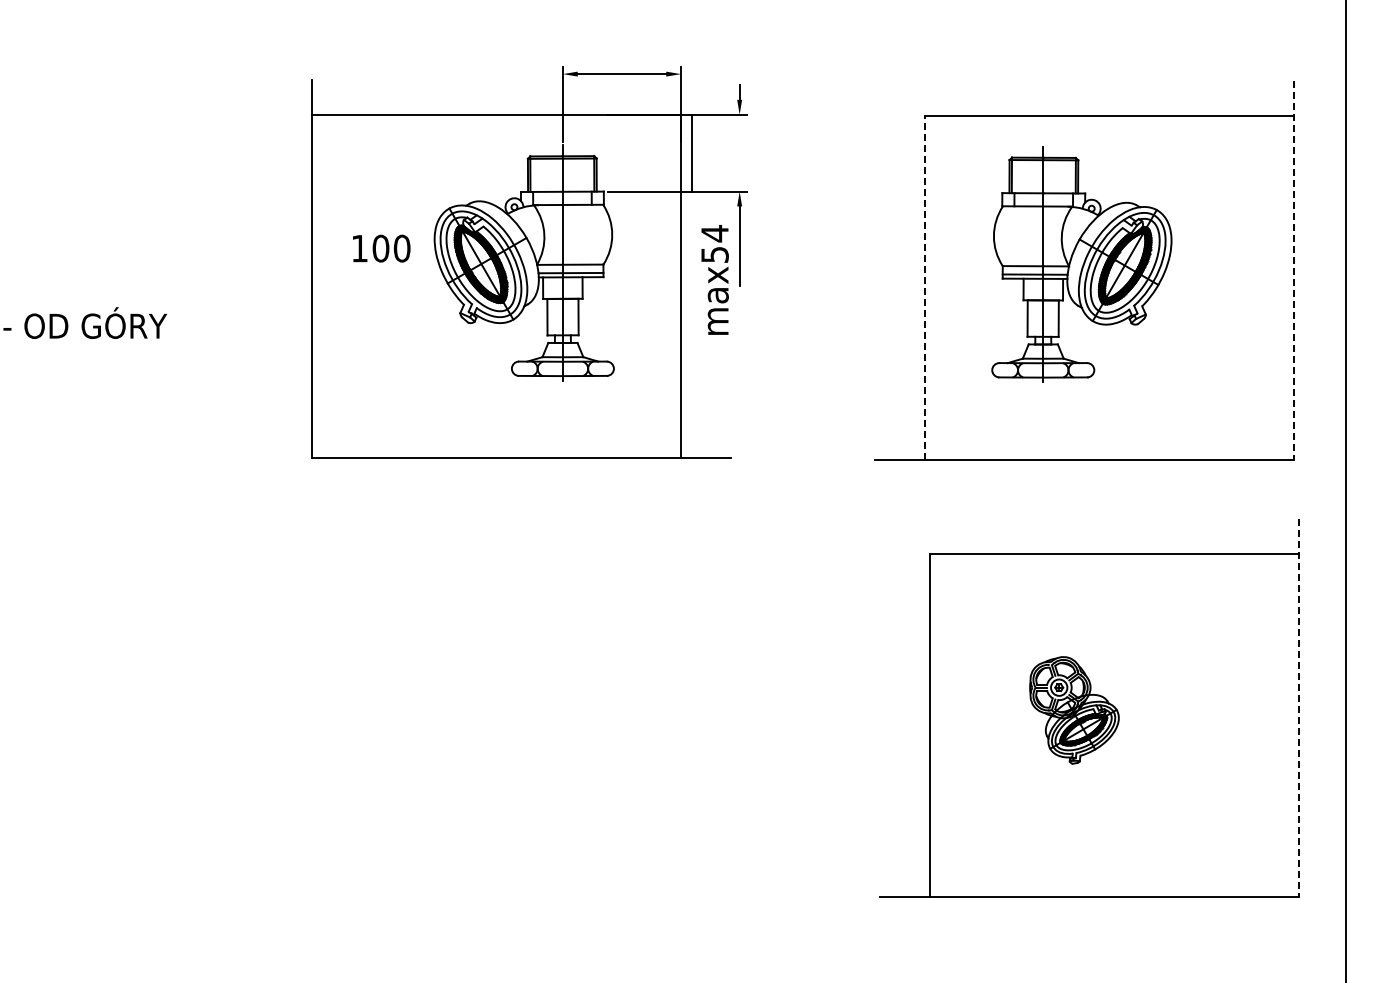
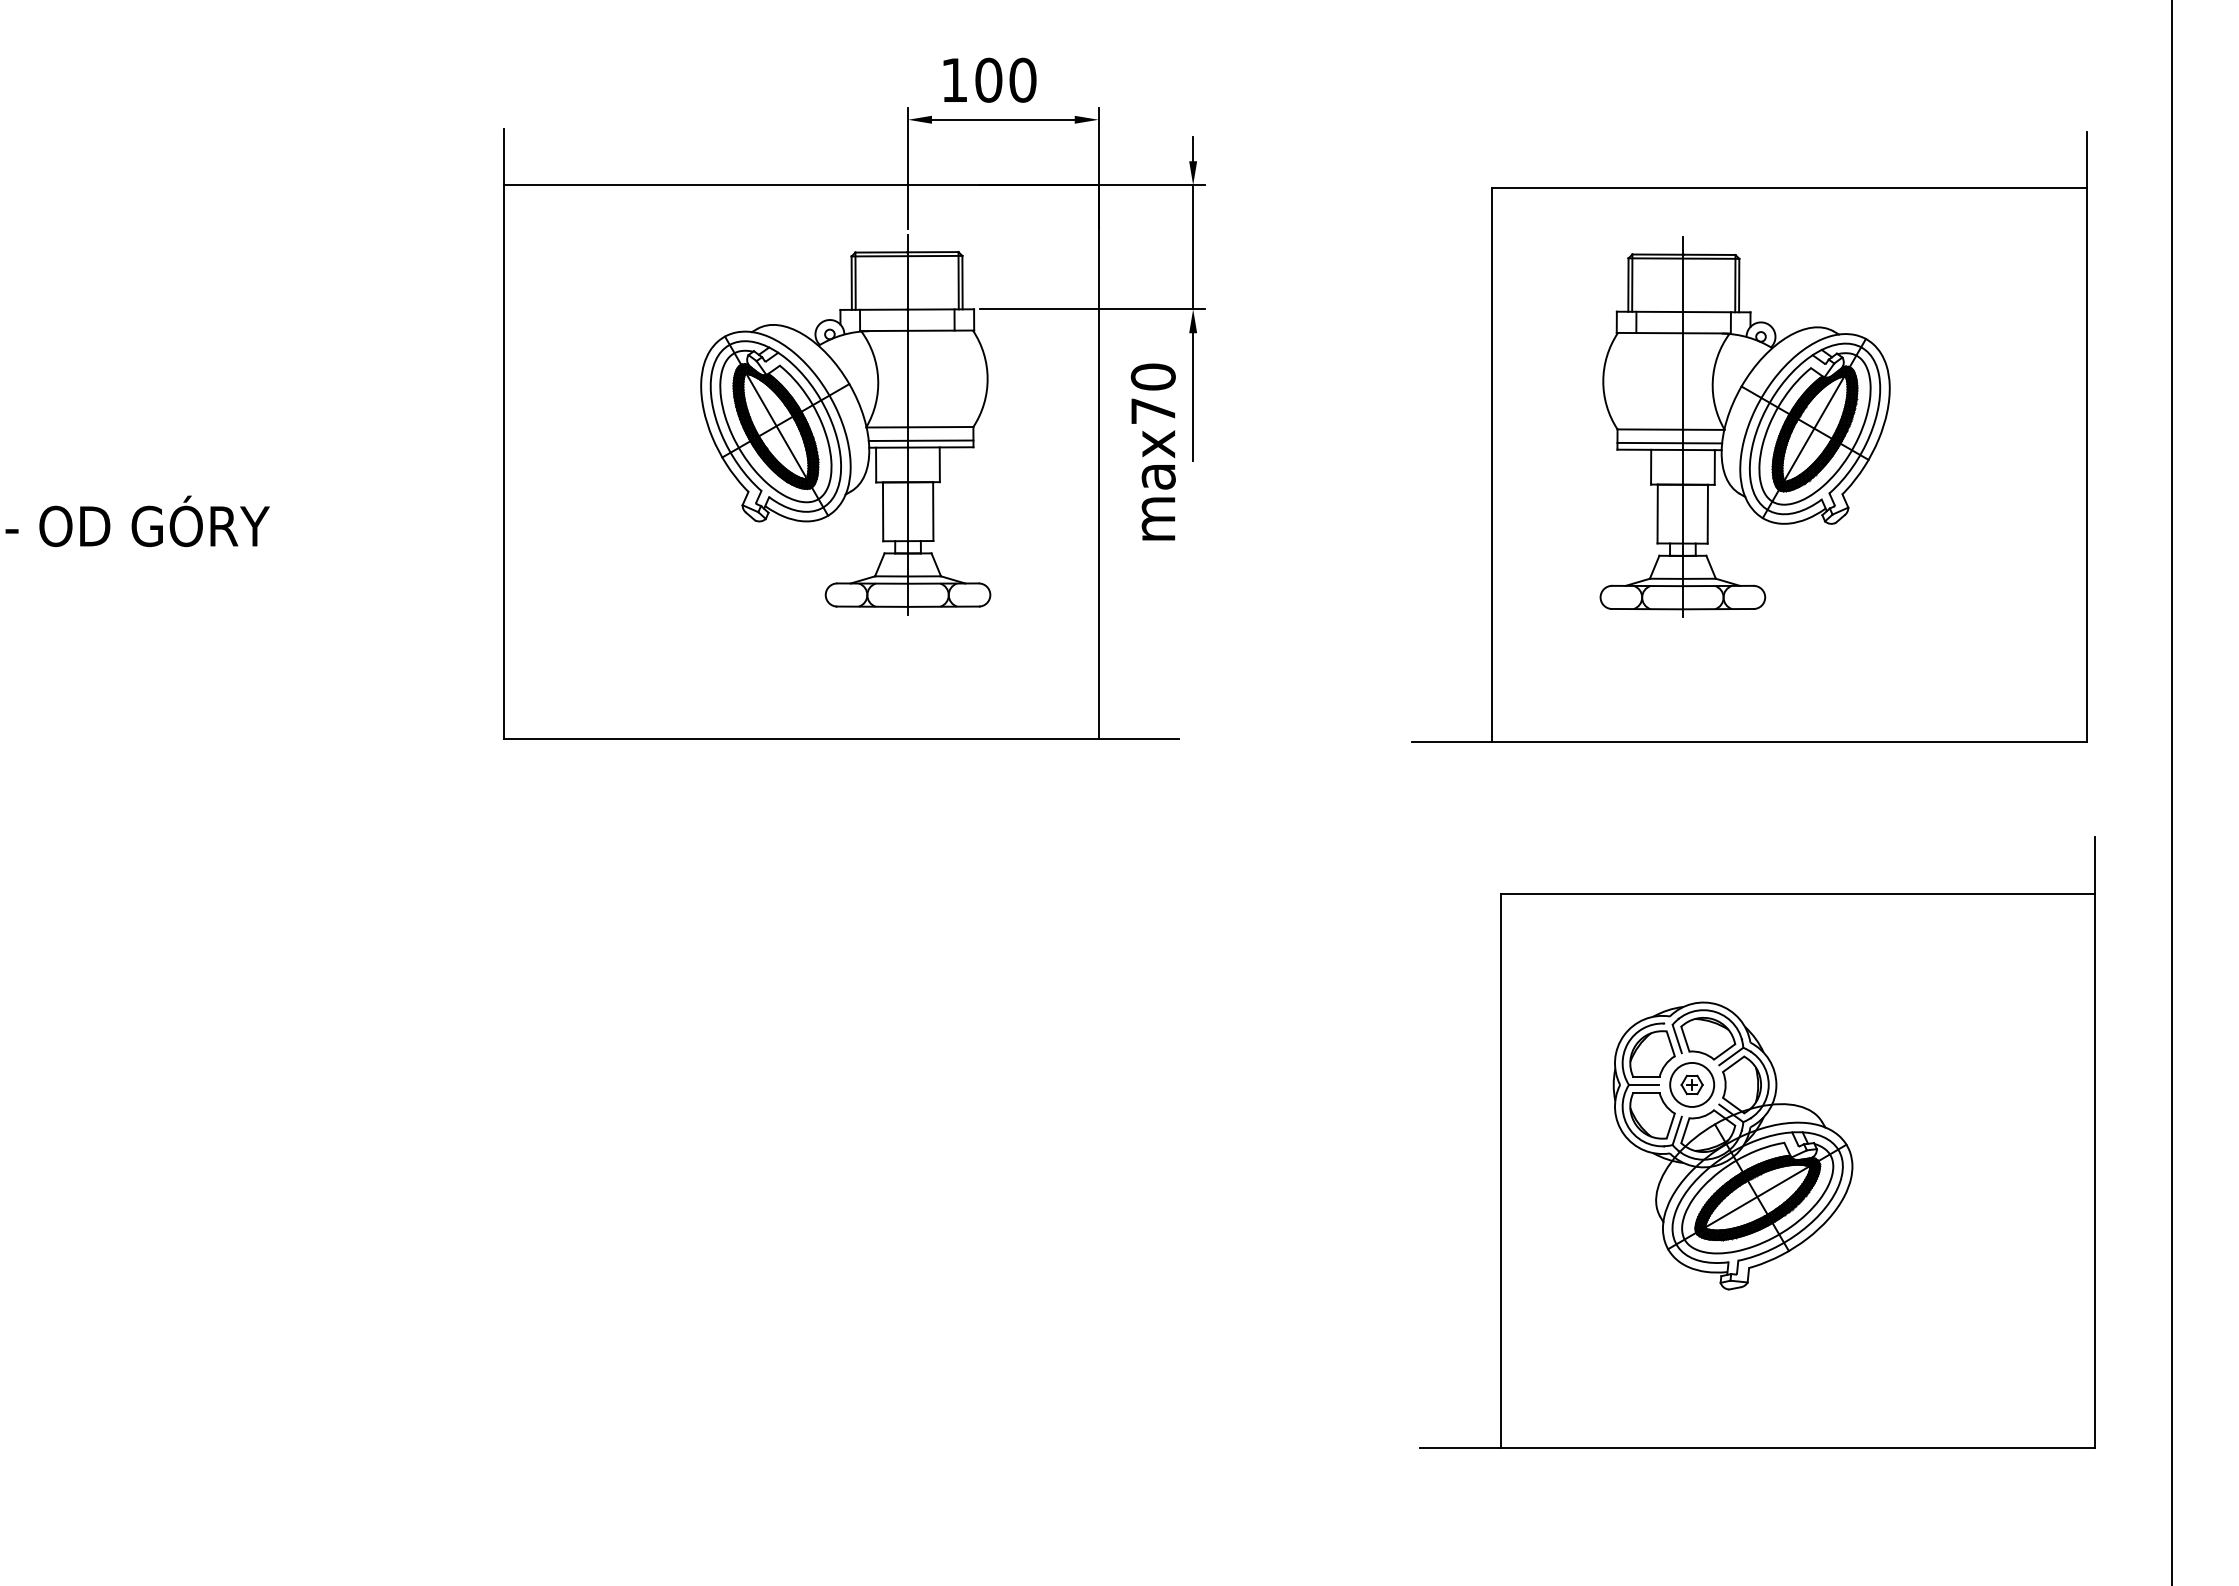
line: (691, 152) -> (1192, 246), moved
text: (714, 243) -> (1152, 392), max54 -> max70
text: (381, 248) -> (989, 80), moved
line: (1293, 271) -> (2086, 438), dashed -> solid
line: (925, 287) -> (1492, 463), dashed -> solid
line: (1299, 708) -> (2096, 1143), dashed -> solid
part: (1074, 710) -> (1733, 1146), size x1.67

